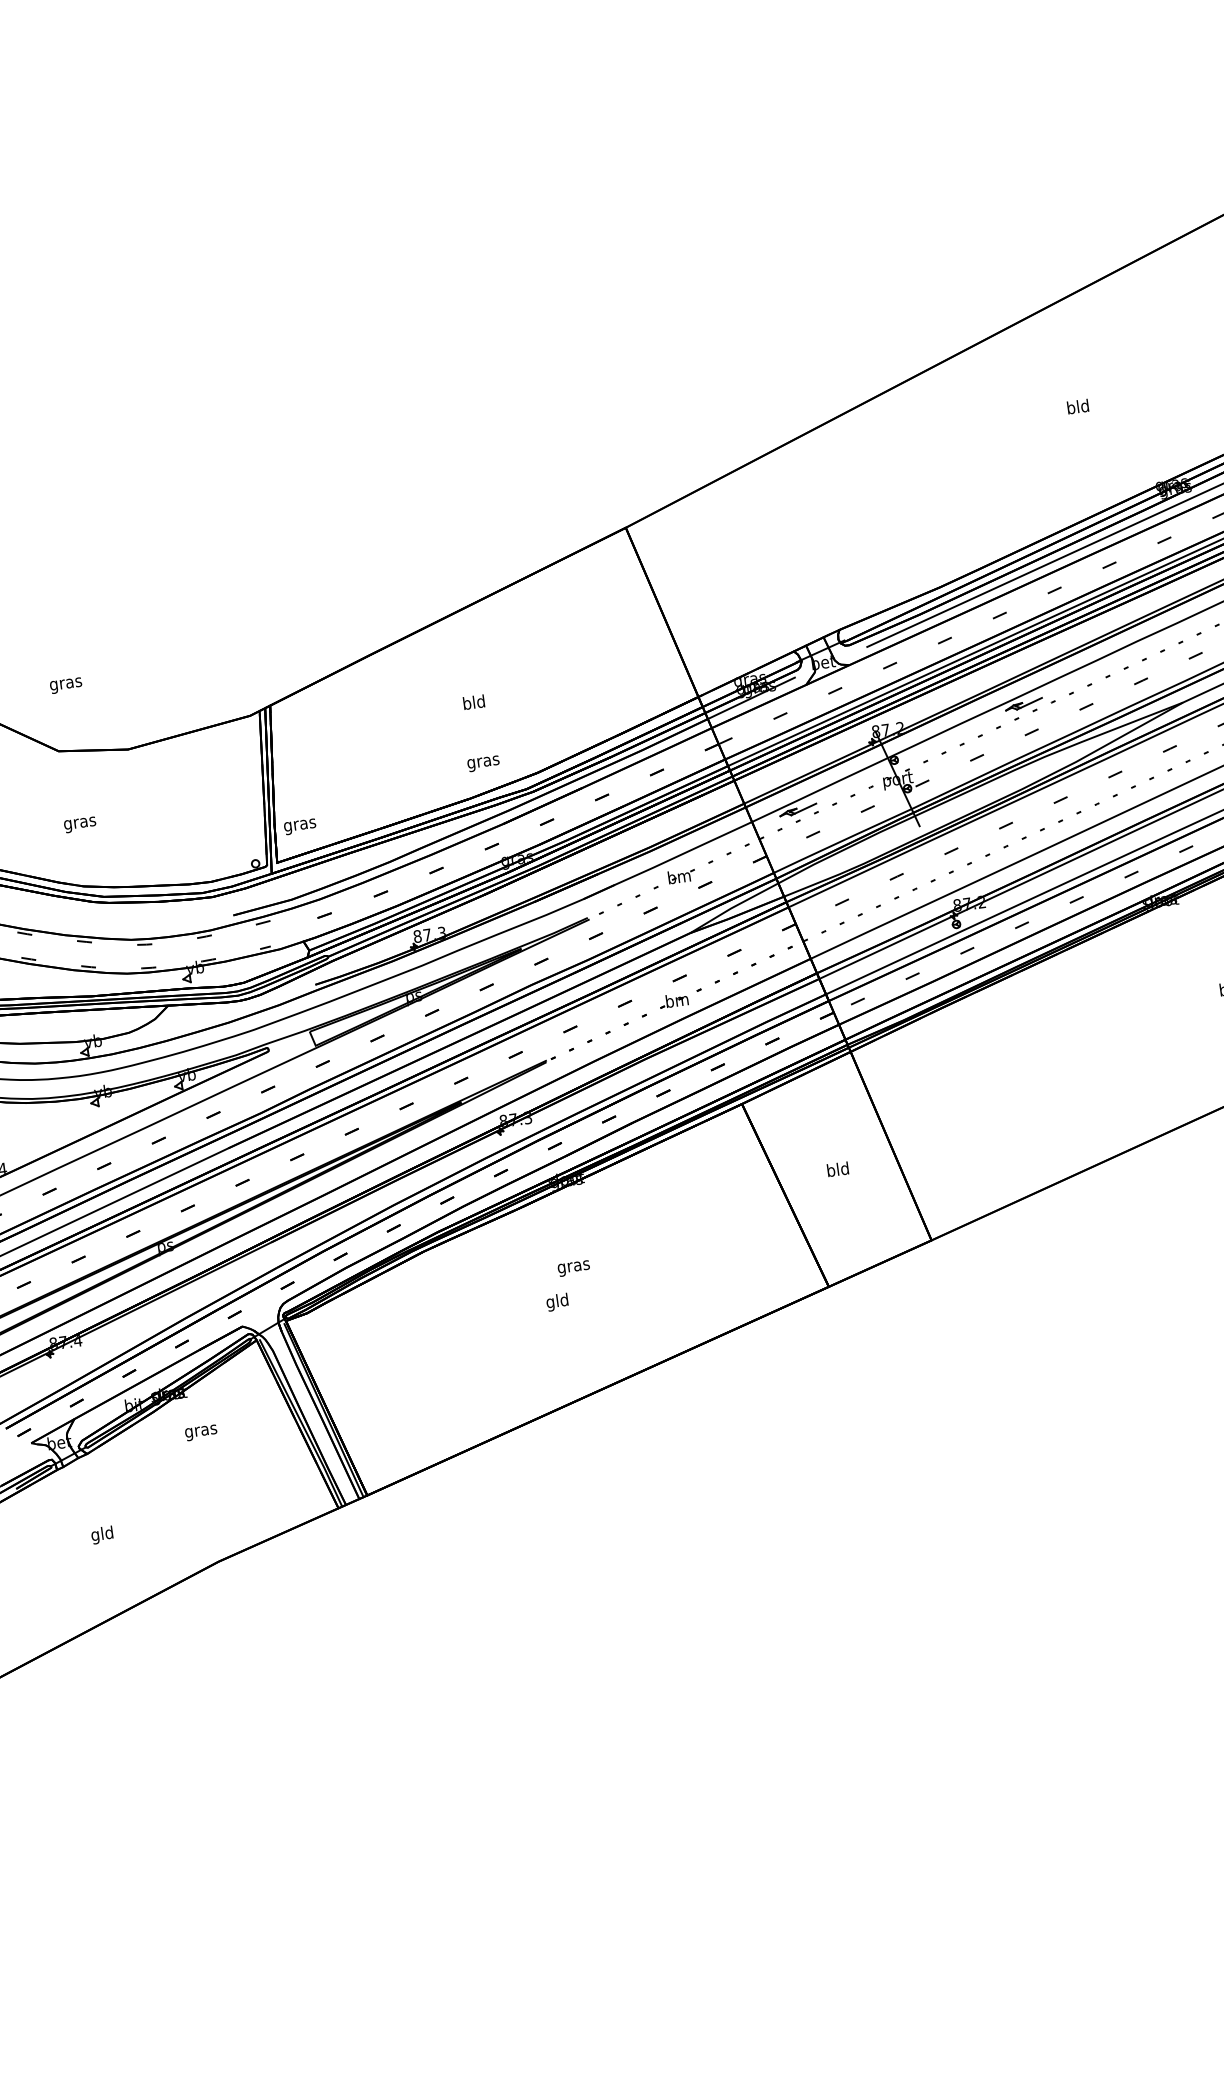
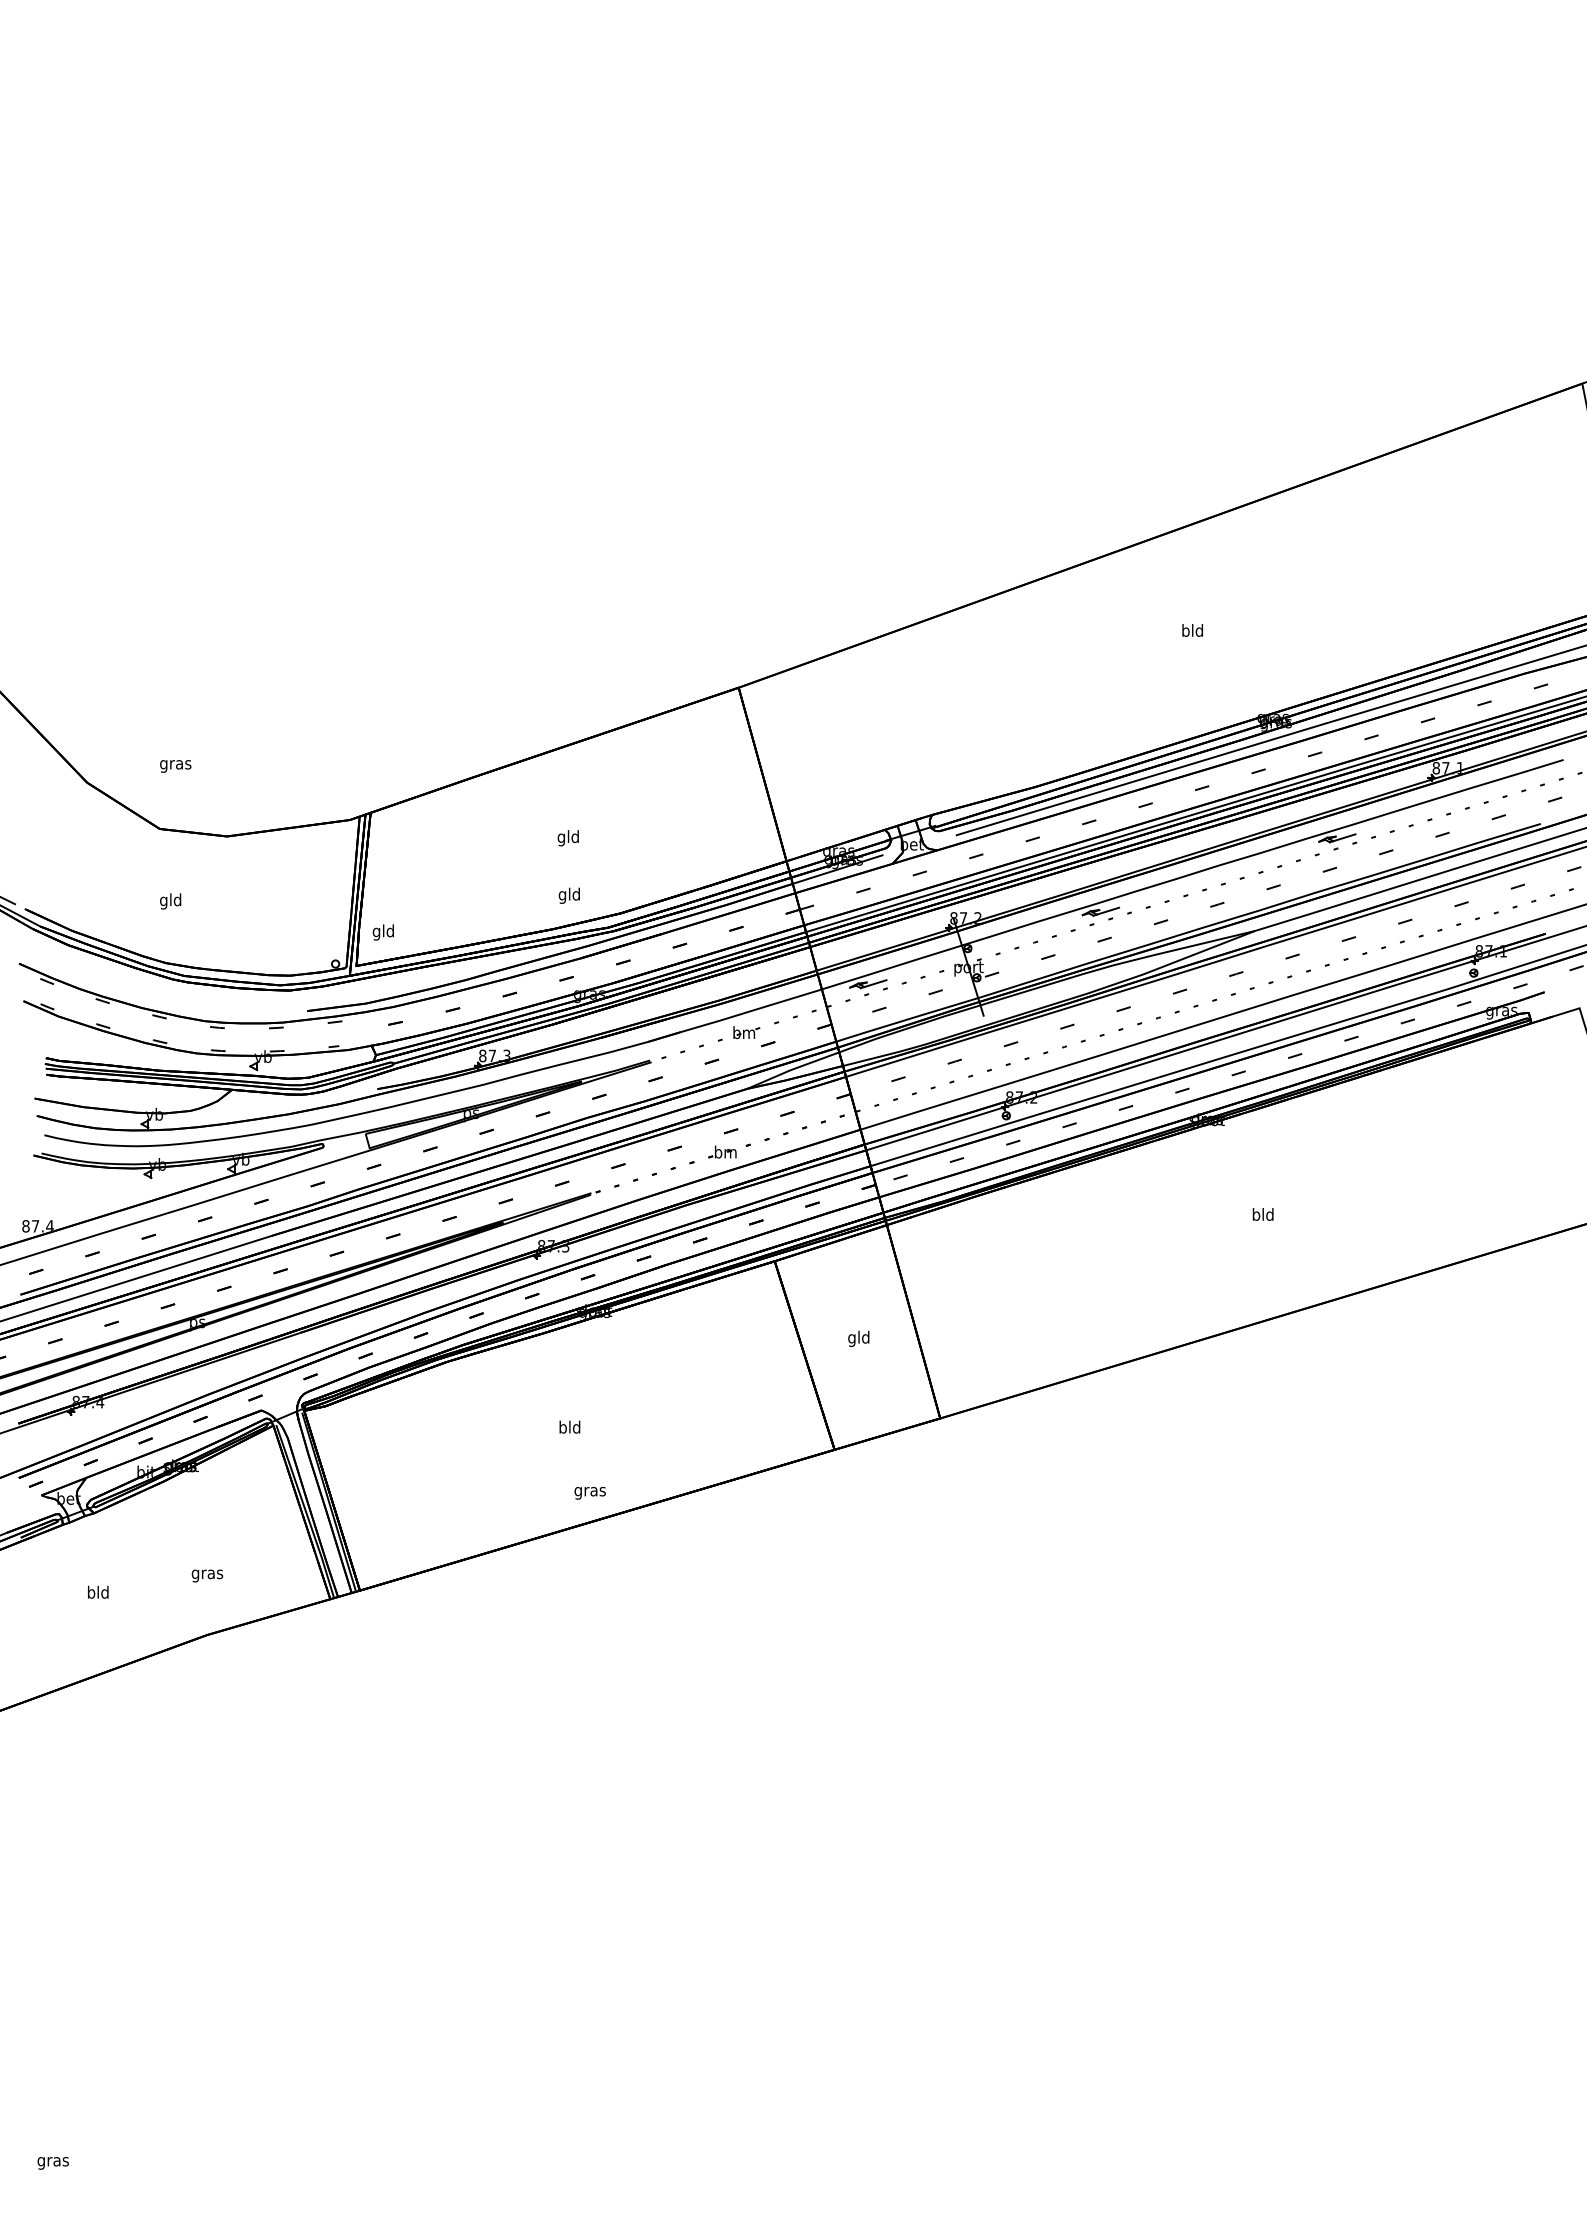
text: (467, 705) -> (561, 838), bld -> gld
text: (483, 761) -> (569, 895), gras -> gld
text: (79, 823) -> (170, 901), gras -> gld
text: (299, 825) -> (383, 932), gras -> gld
text: (830, 1171) -> (851, 1338), bld -> gld
text: (573, 1268) -> (589, 1493), moved
text: (550, 1303) -> (562, 1428), gld -> bld
text: (201, 1432) -> (207, 1575), moved
text: (95, 1535) -> (91, 1593), gld -> bld

